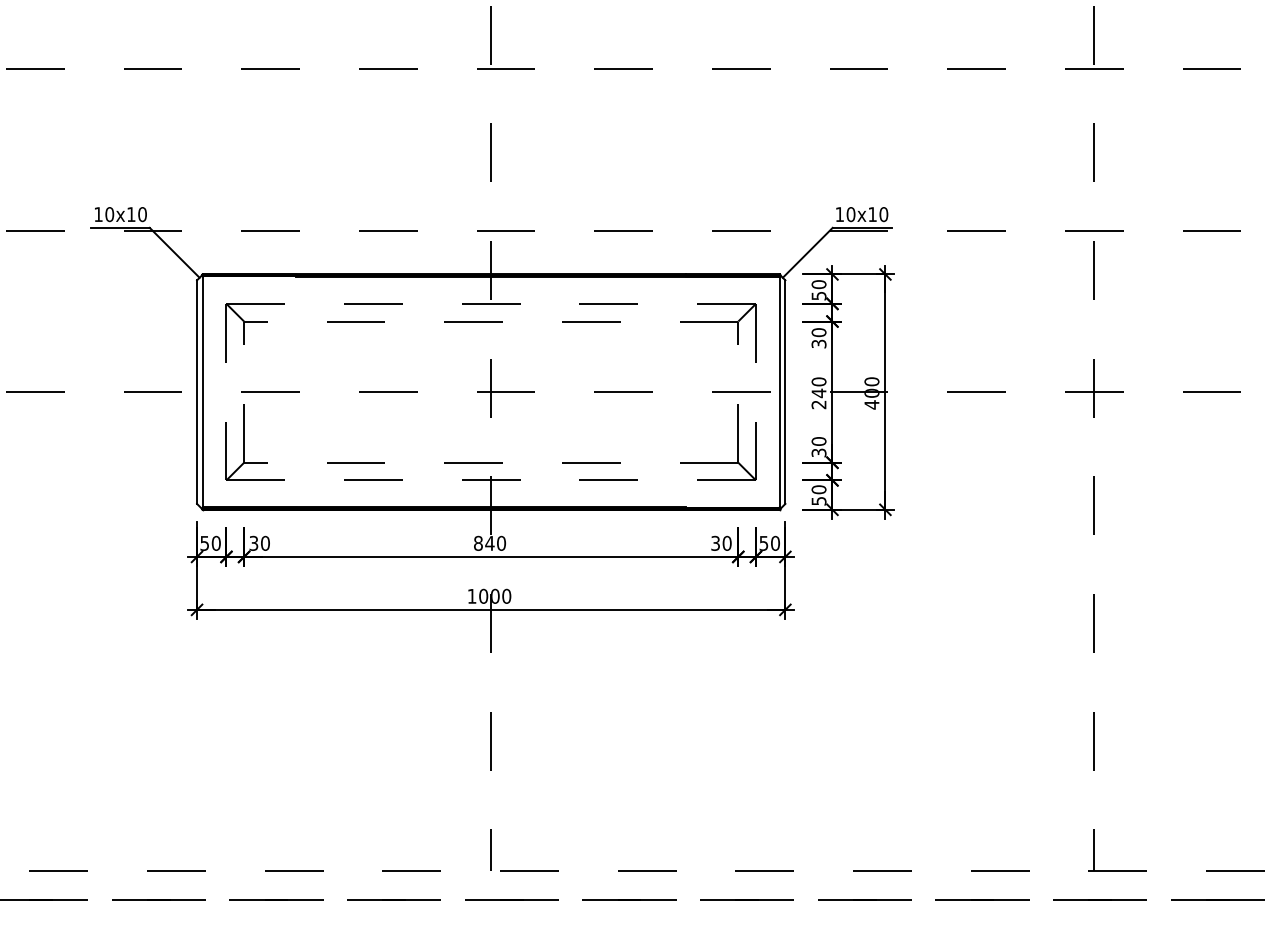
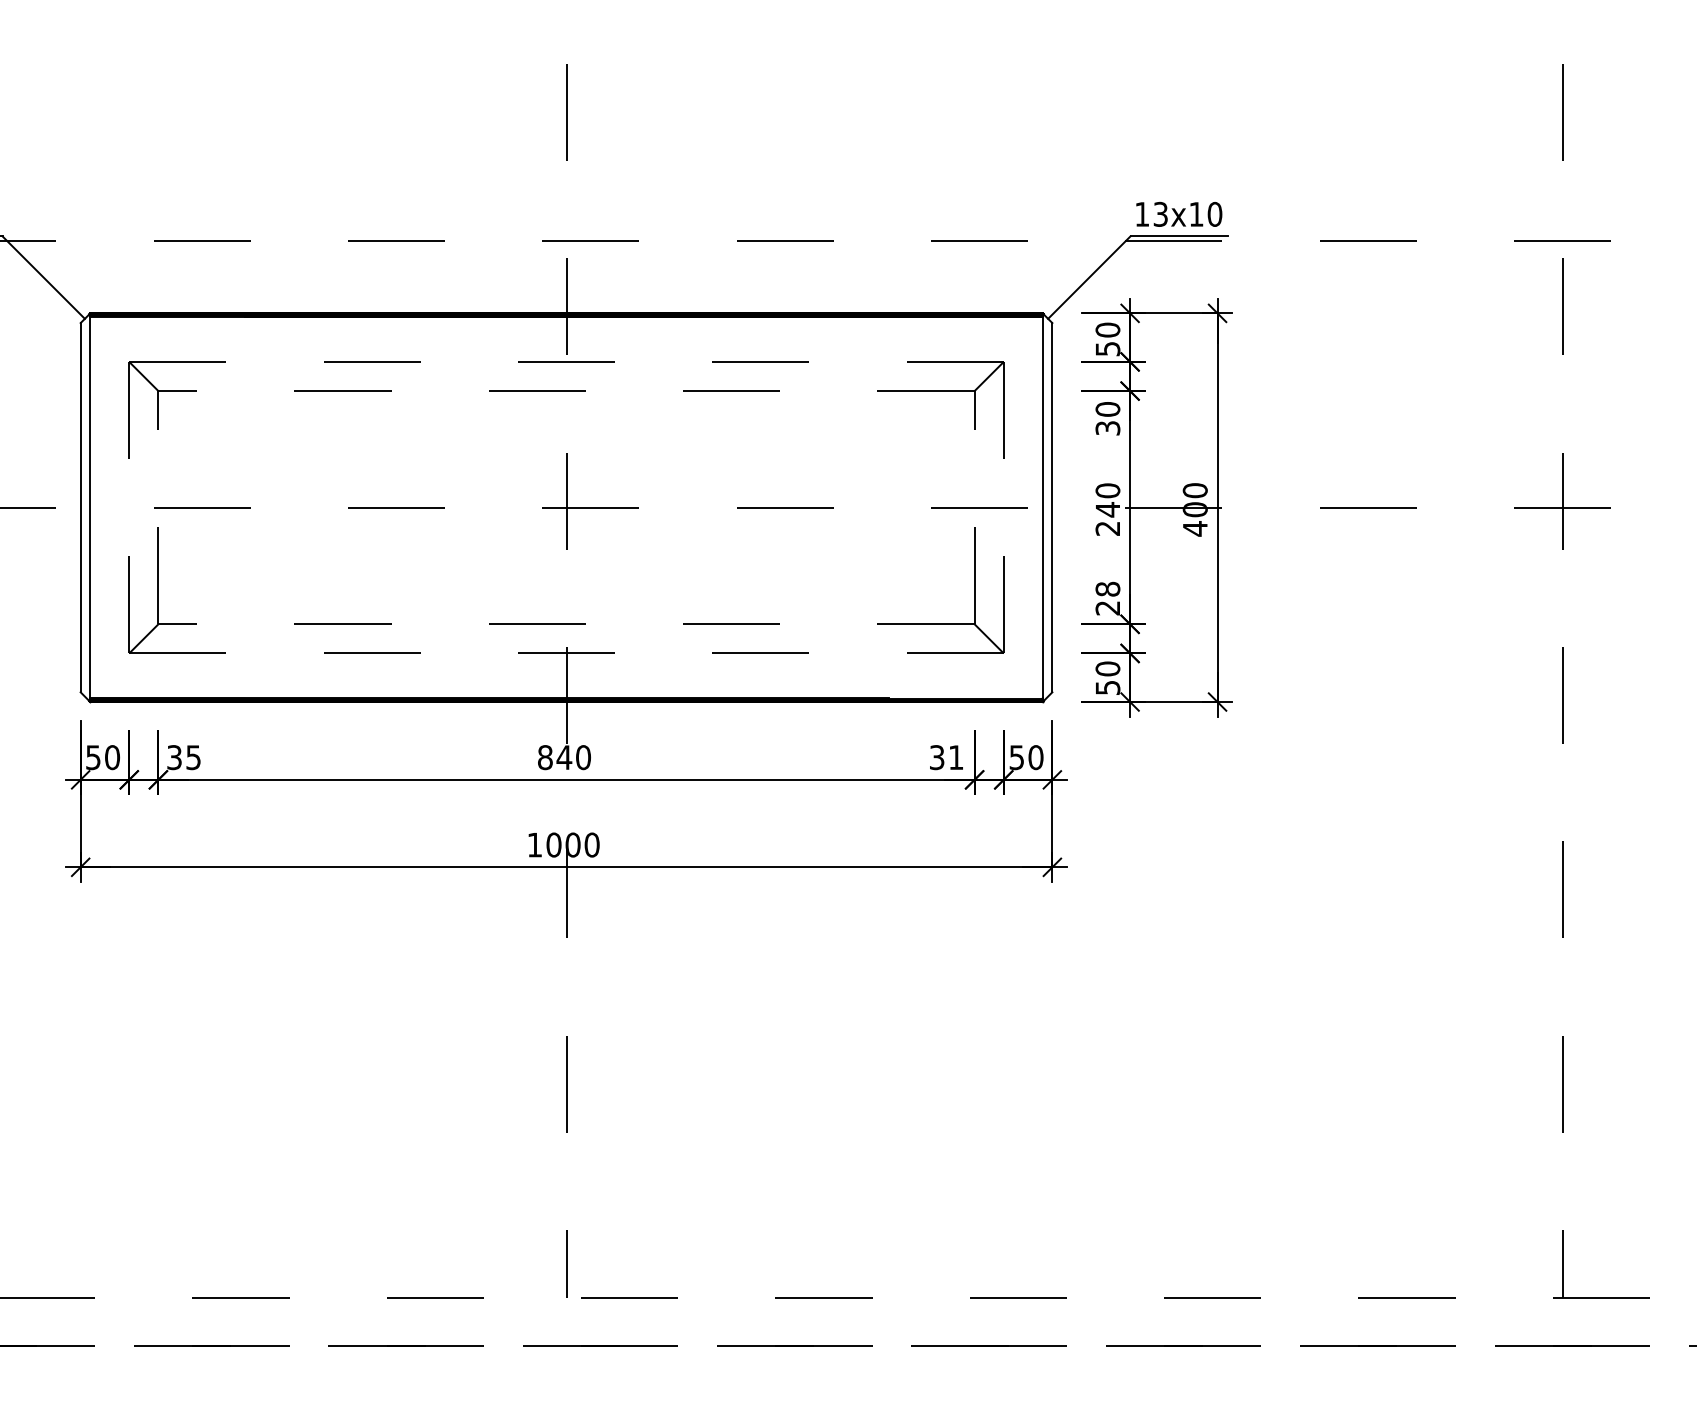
text: (850, 214) -> (1159, 214), 10x10 -> 13x10
text: (819, 447) -> (1108, 599), 30 -> 28
text: (265, 542) -> (193, 756), 30 -> 35
text: (726, 542) -> (955, 756), 30 -> 31

